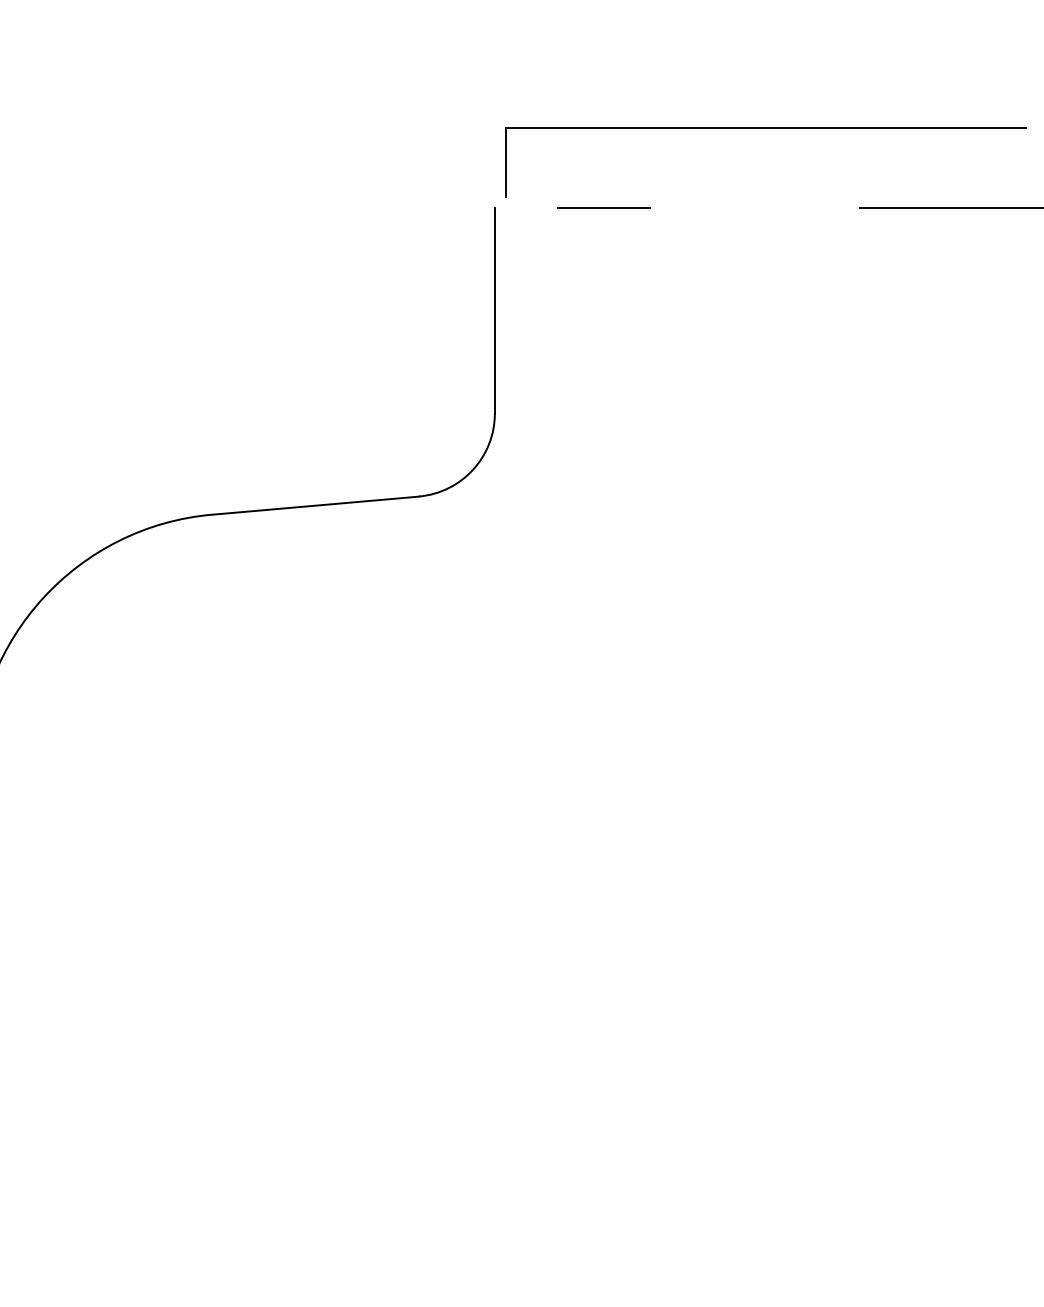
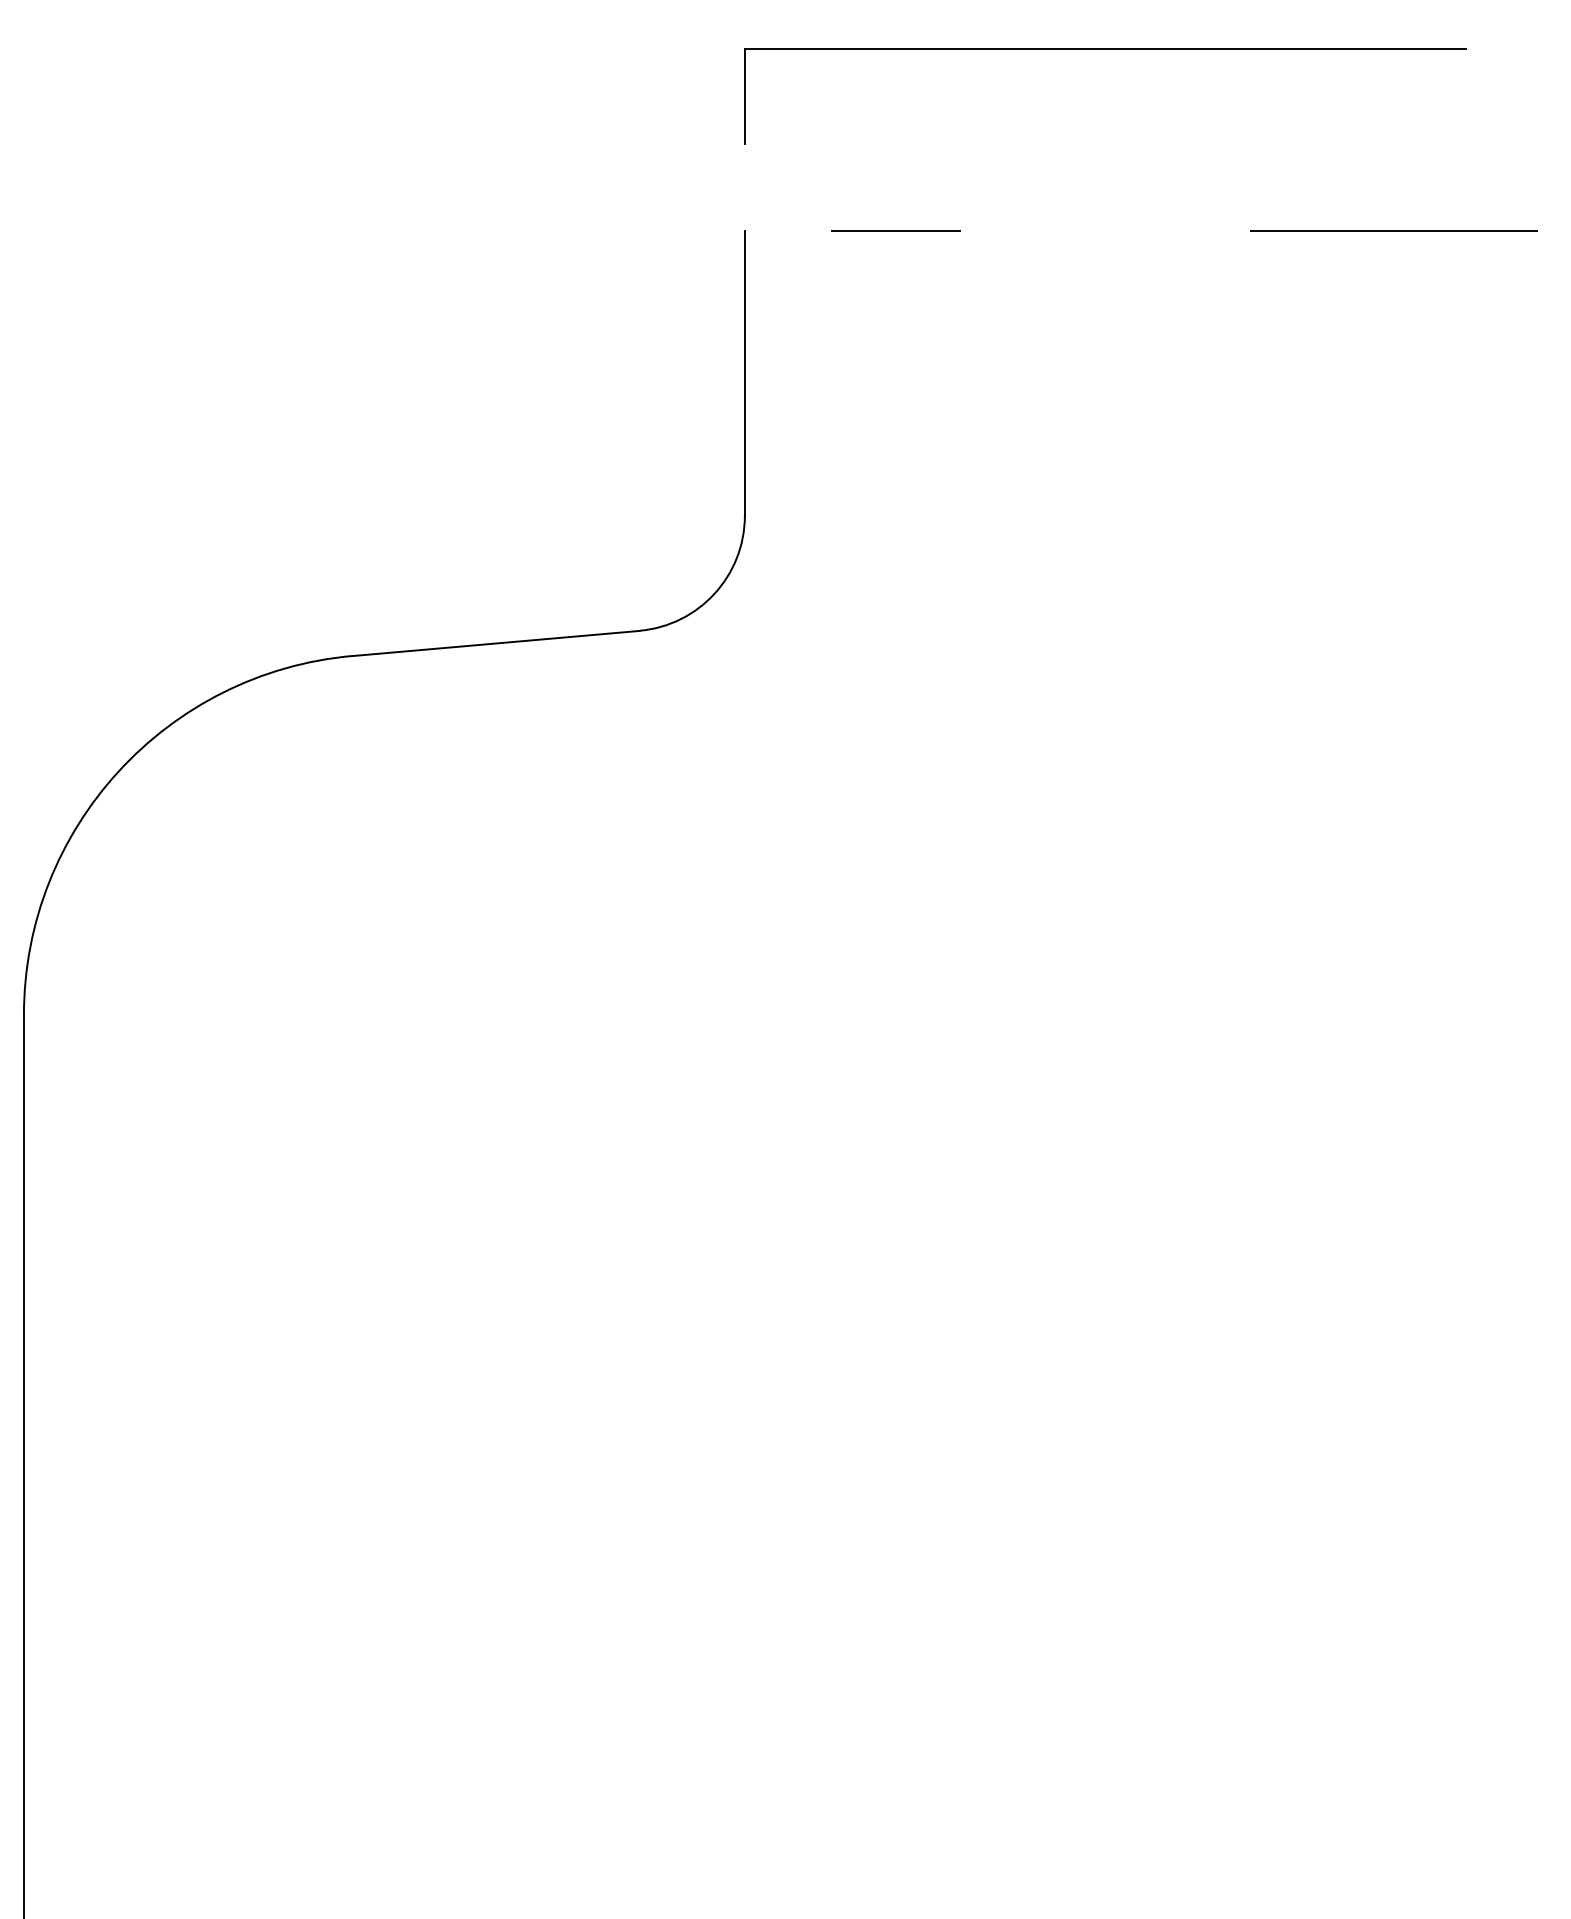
part: (766, 128) -> (1105, 49), moved

